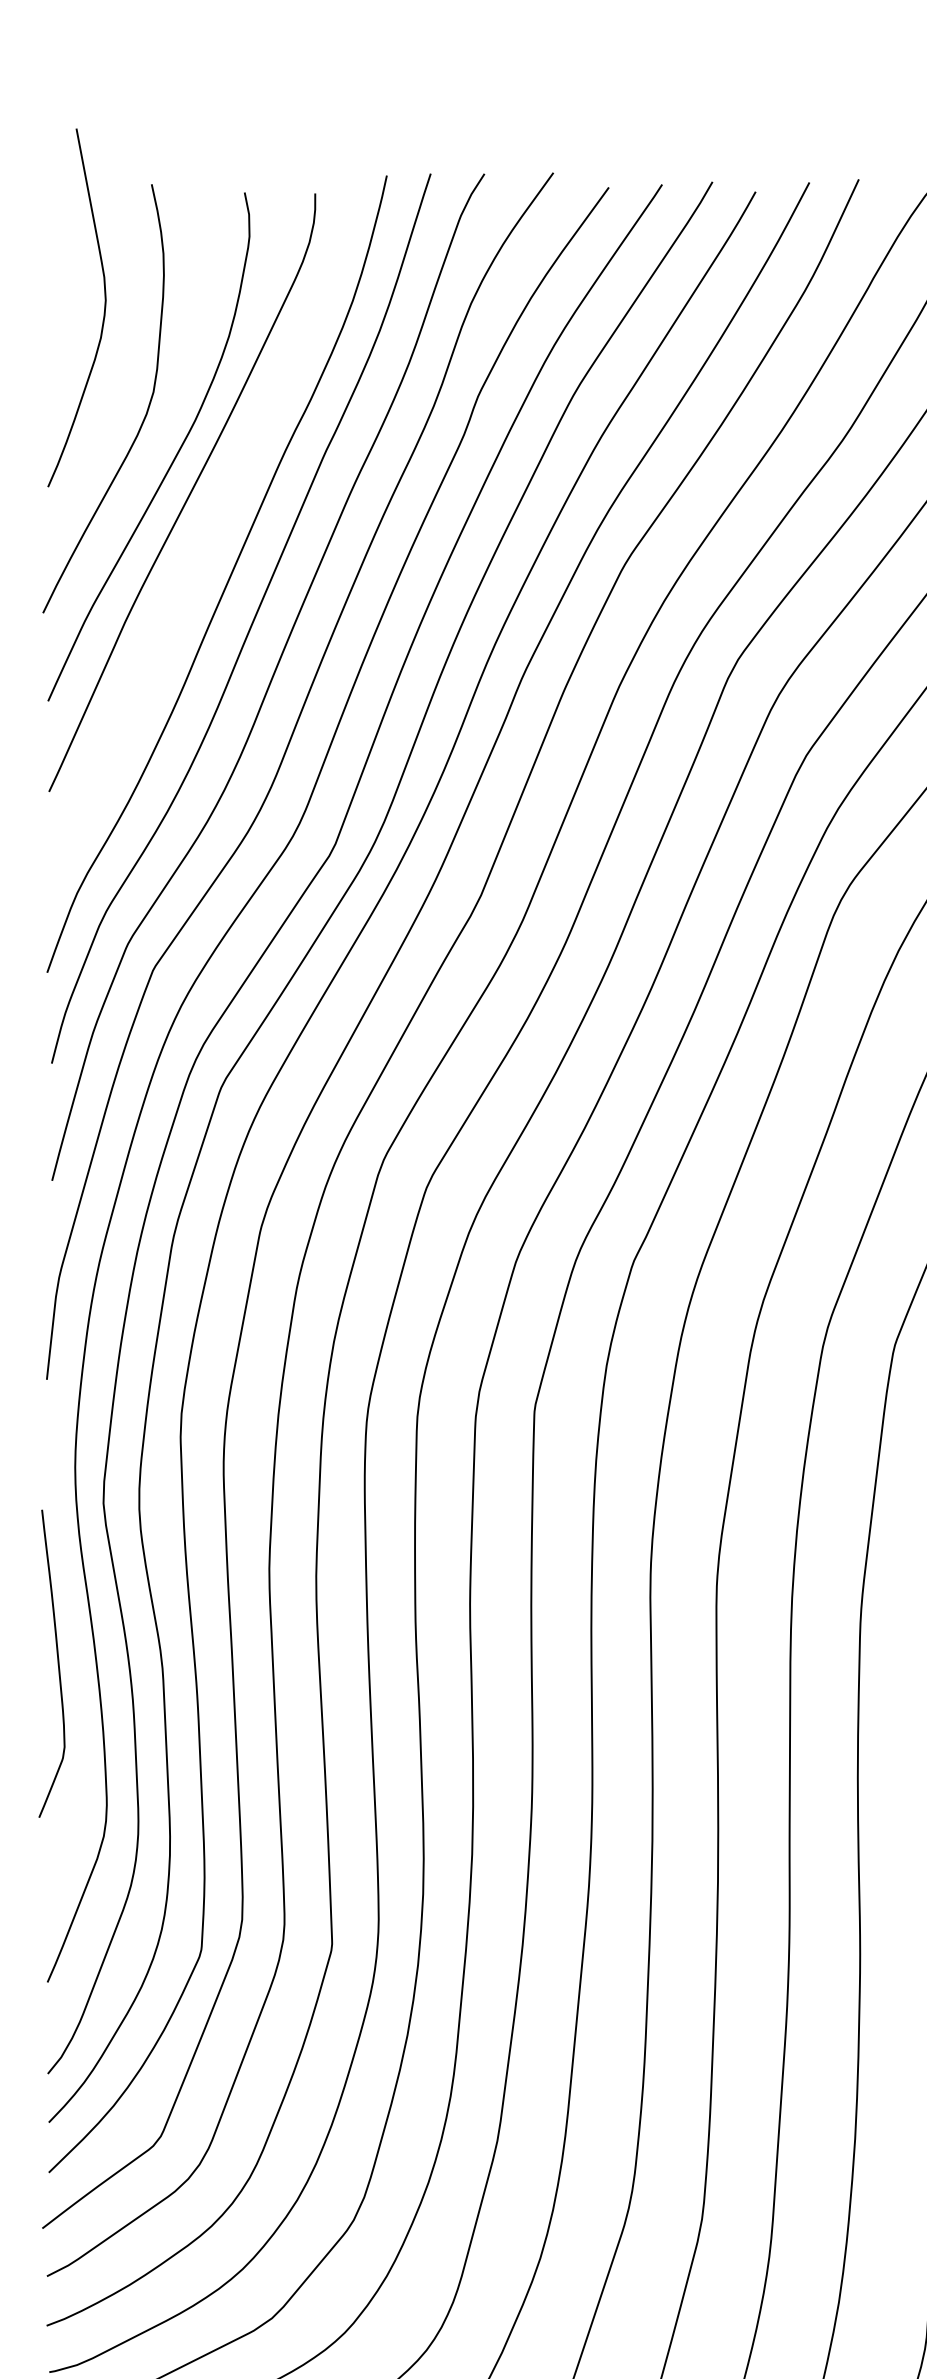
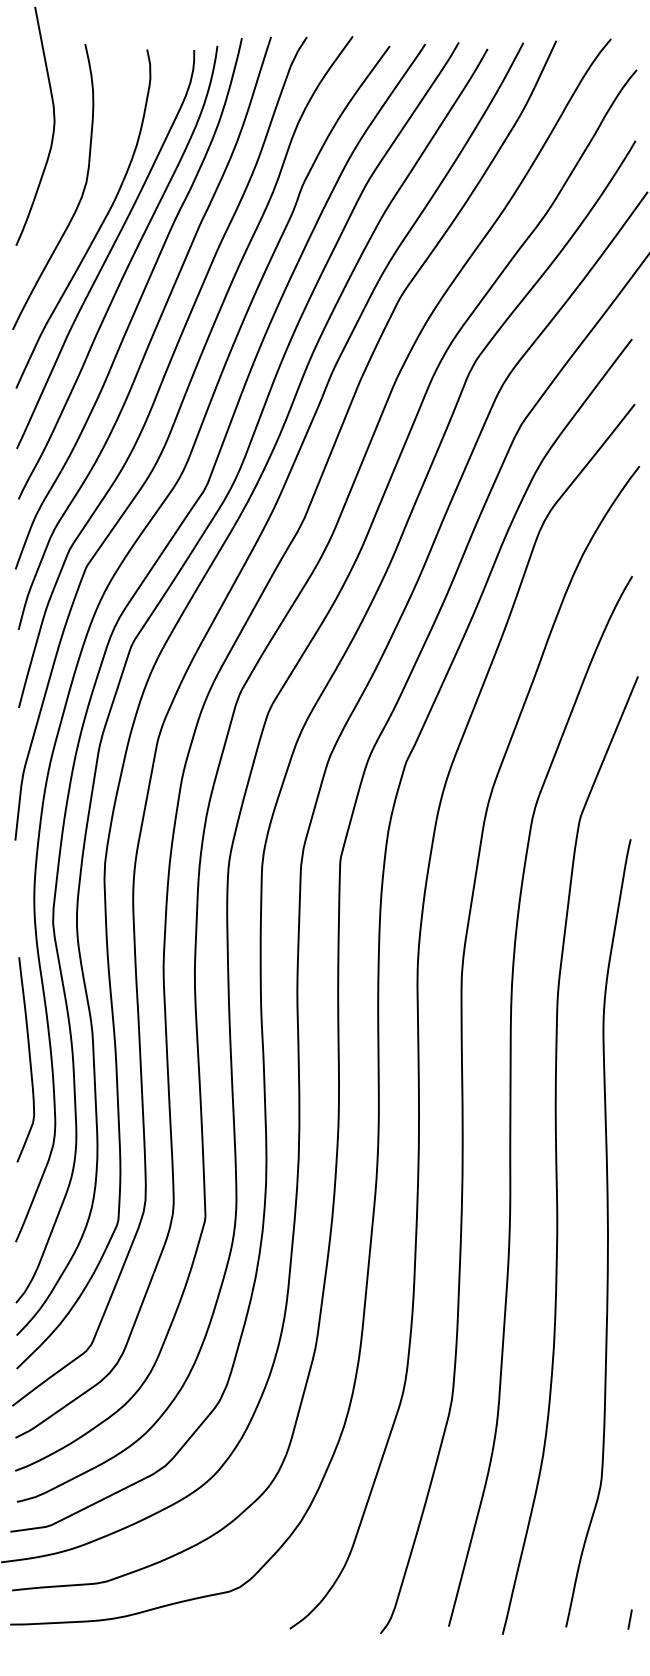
curve: (207, 531) -> (122, 275), added
curve: (57, 1663) -> (29, 1059), moved

